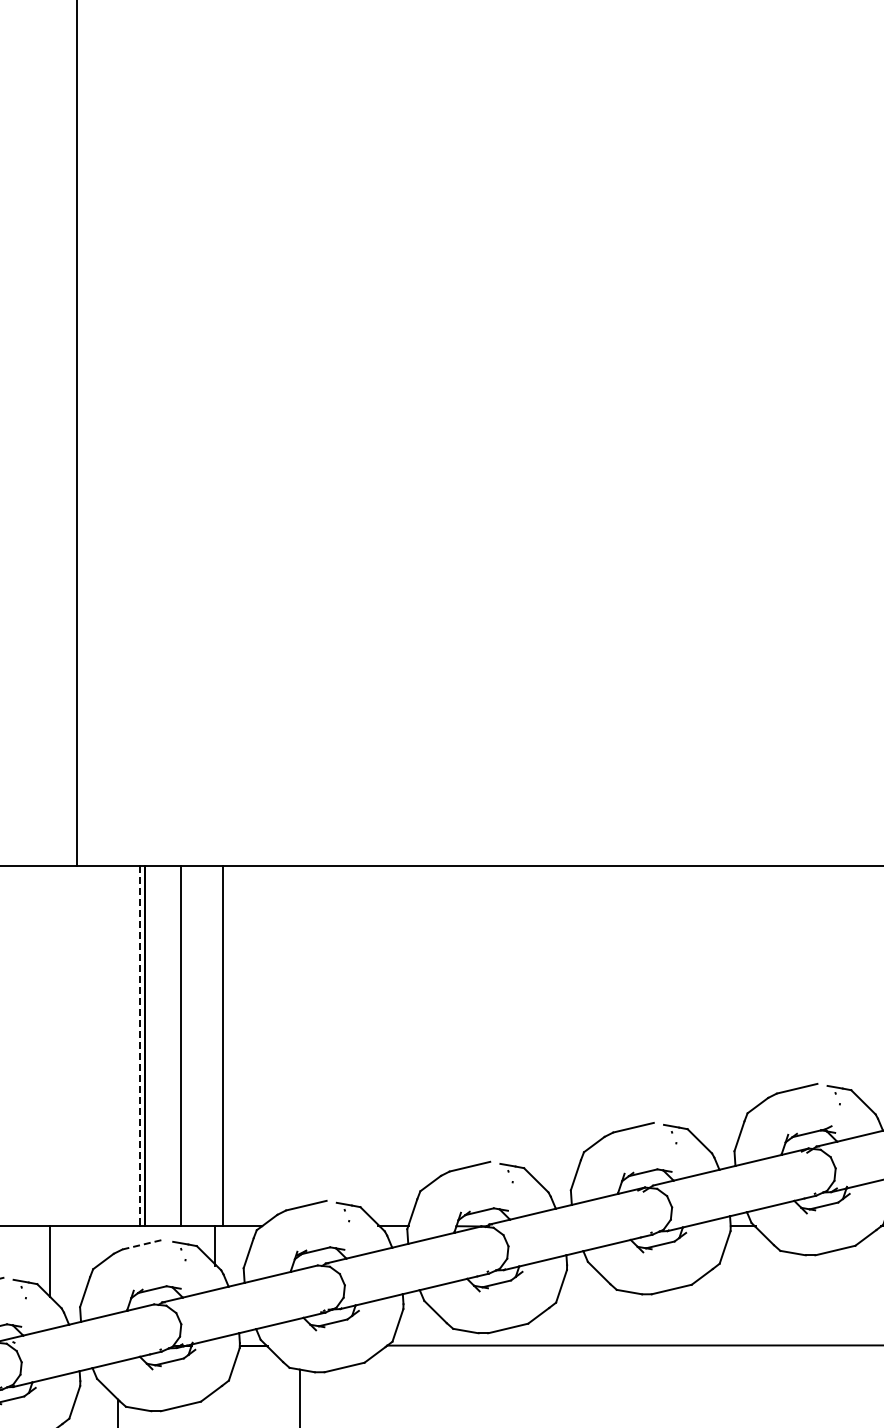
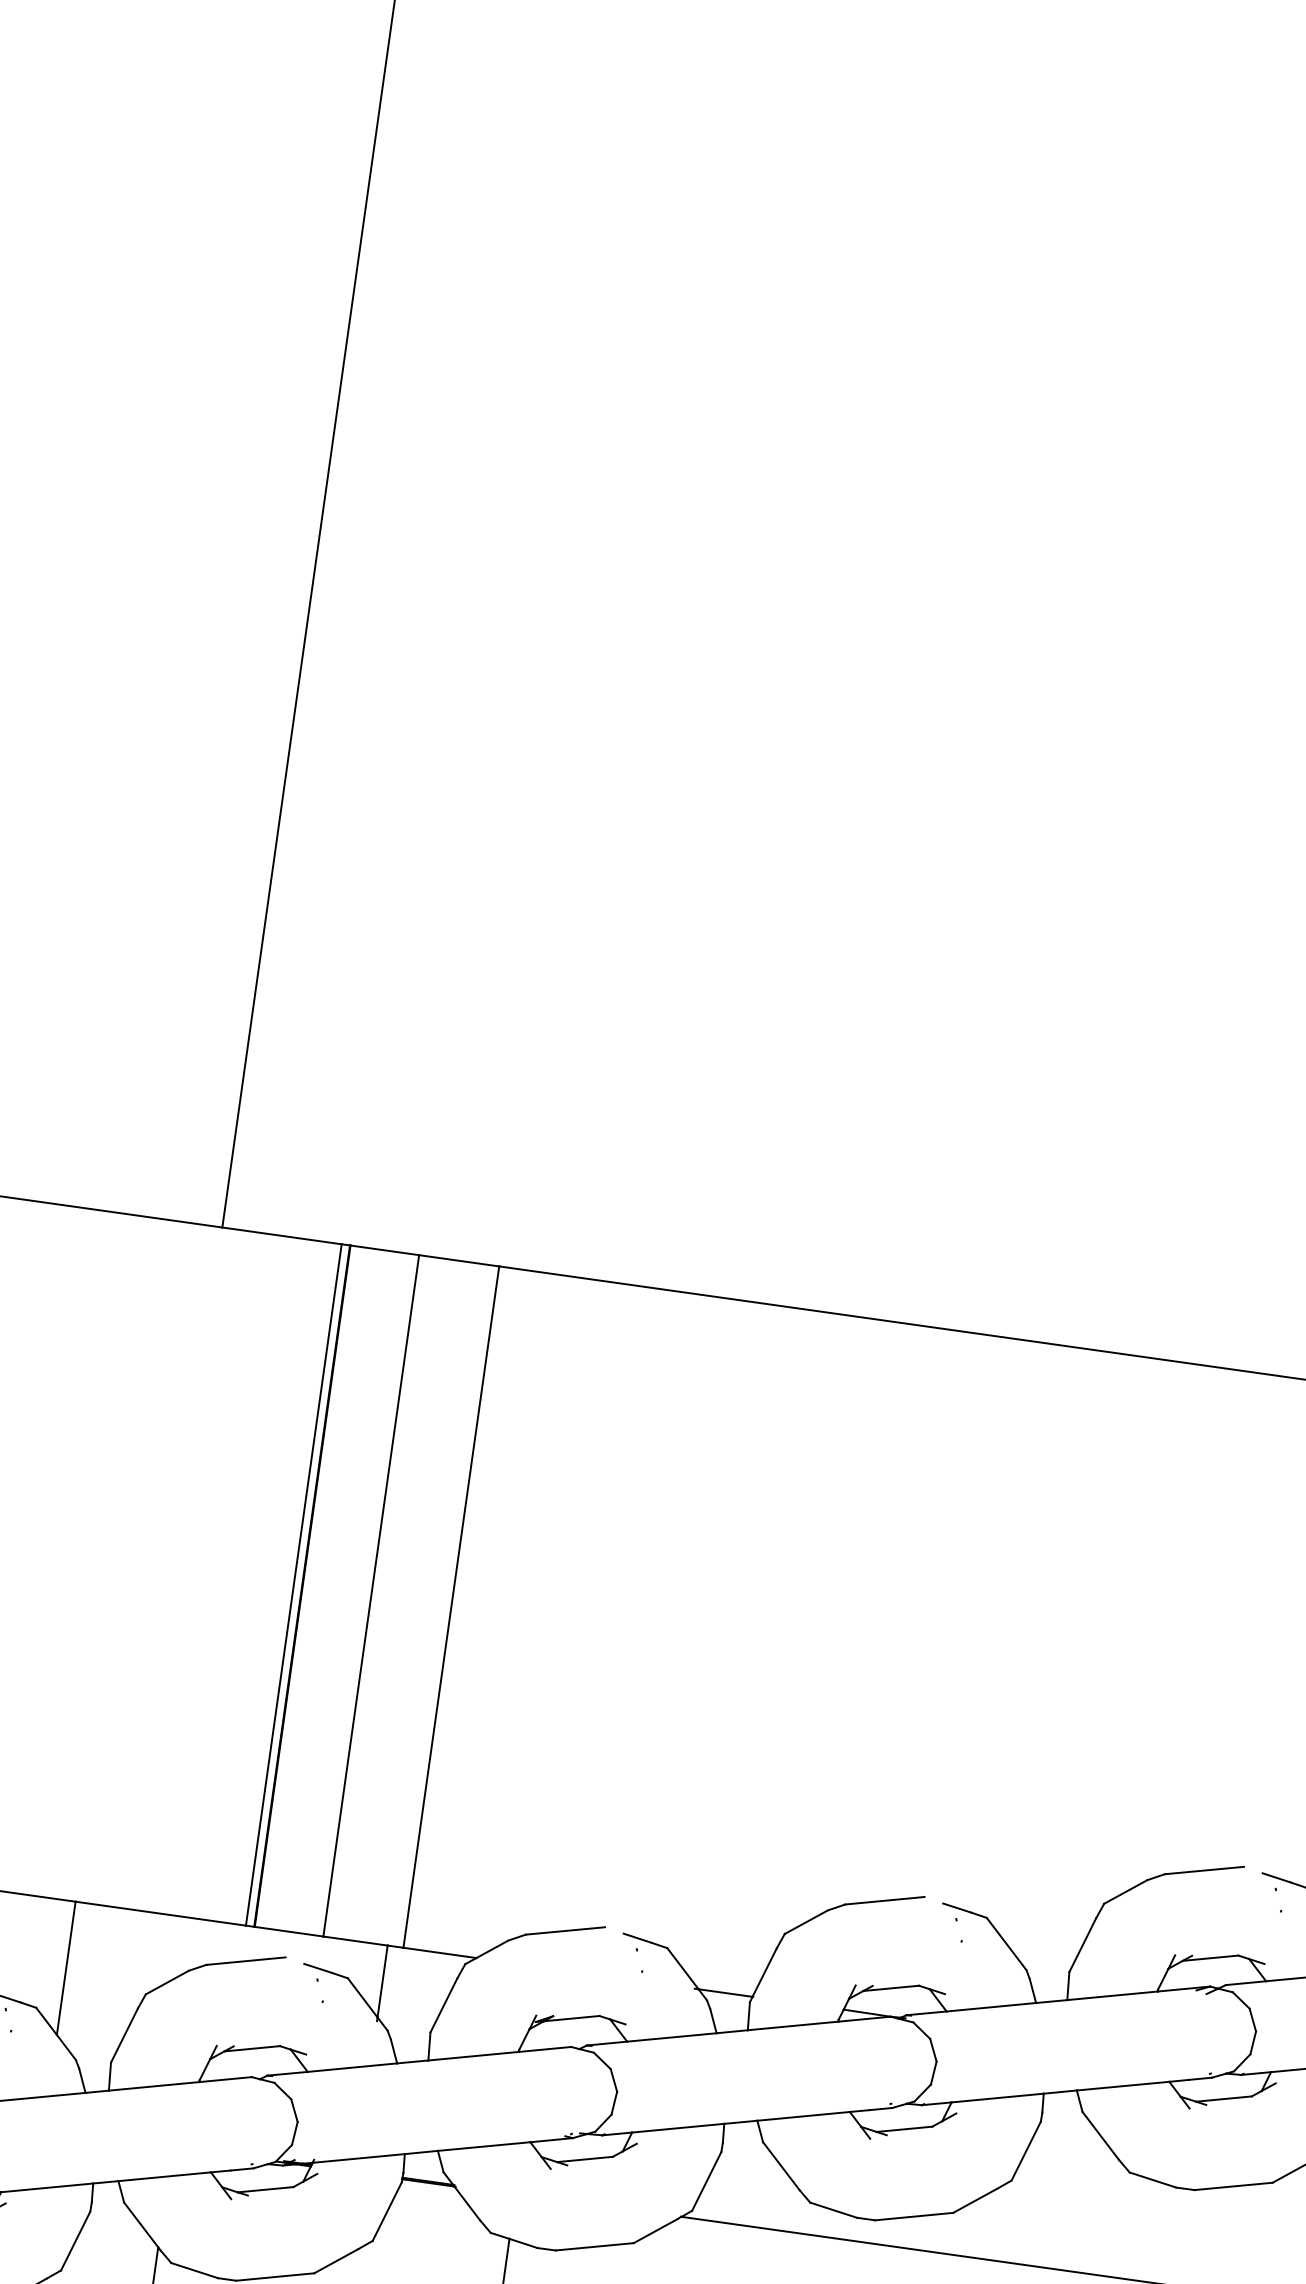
line: (140, 1046) -> (294, 1586), dashed -> solid
line: (142, 1244) -> (245, 1960), dashed -> solid

